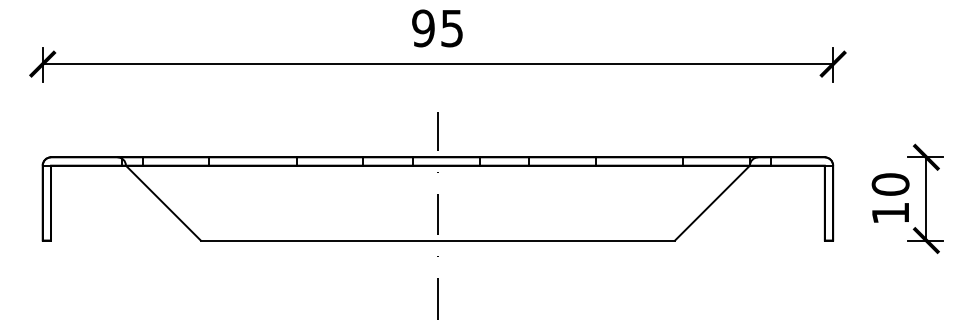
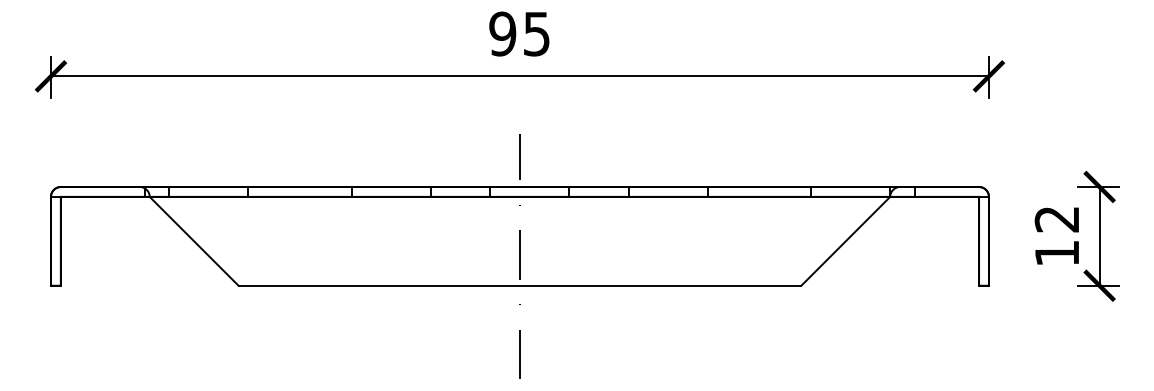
text: (890, 183) -> (1056, 218), 10 -> 12

